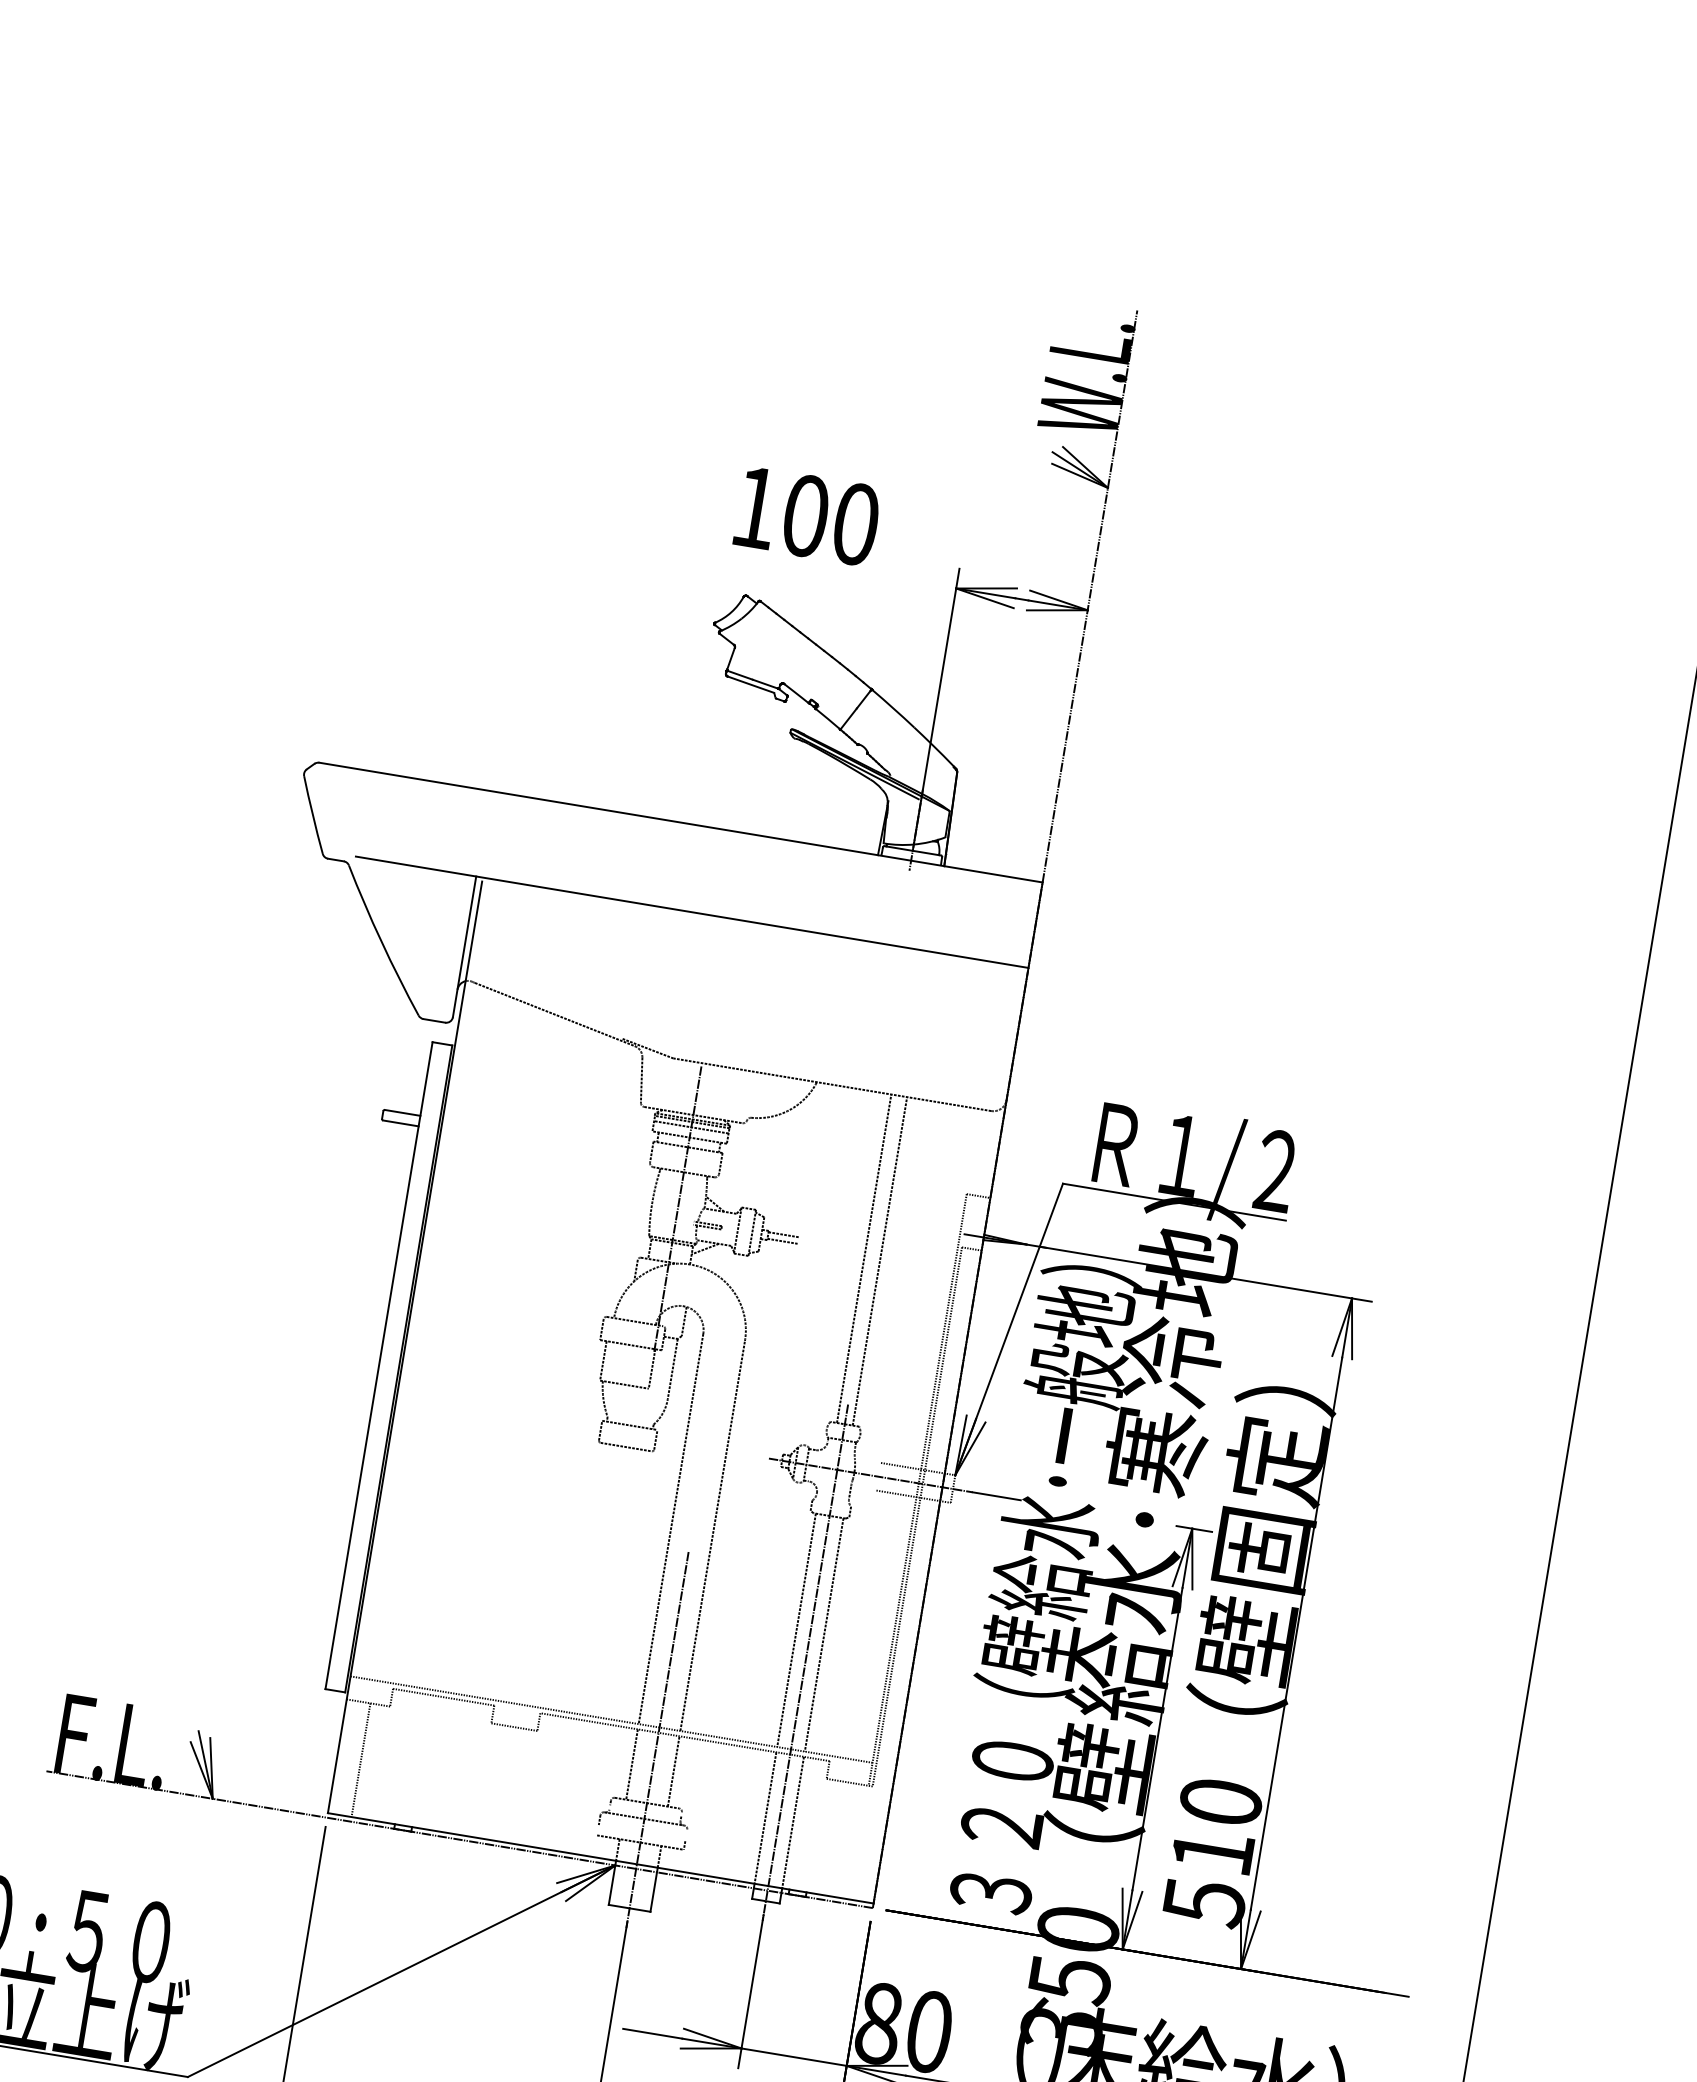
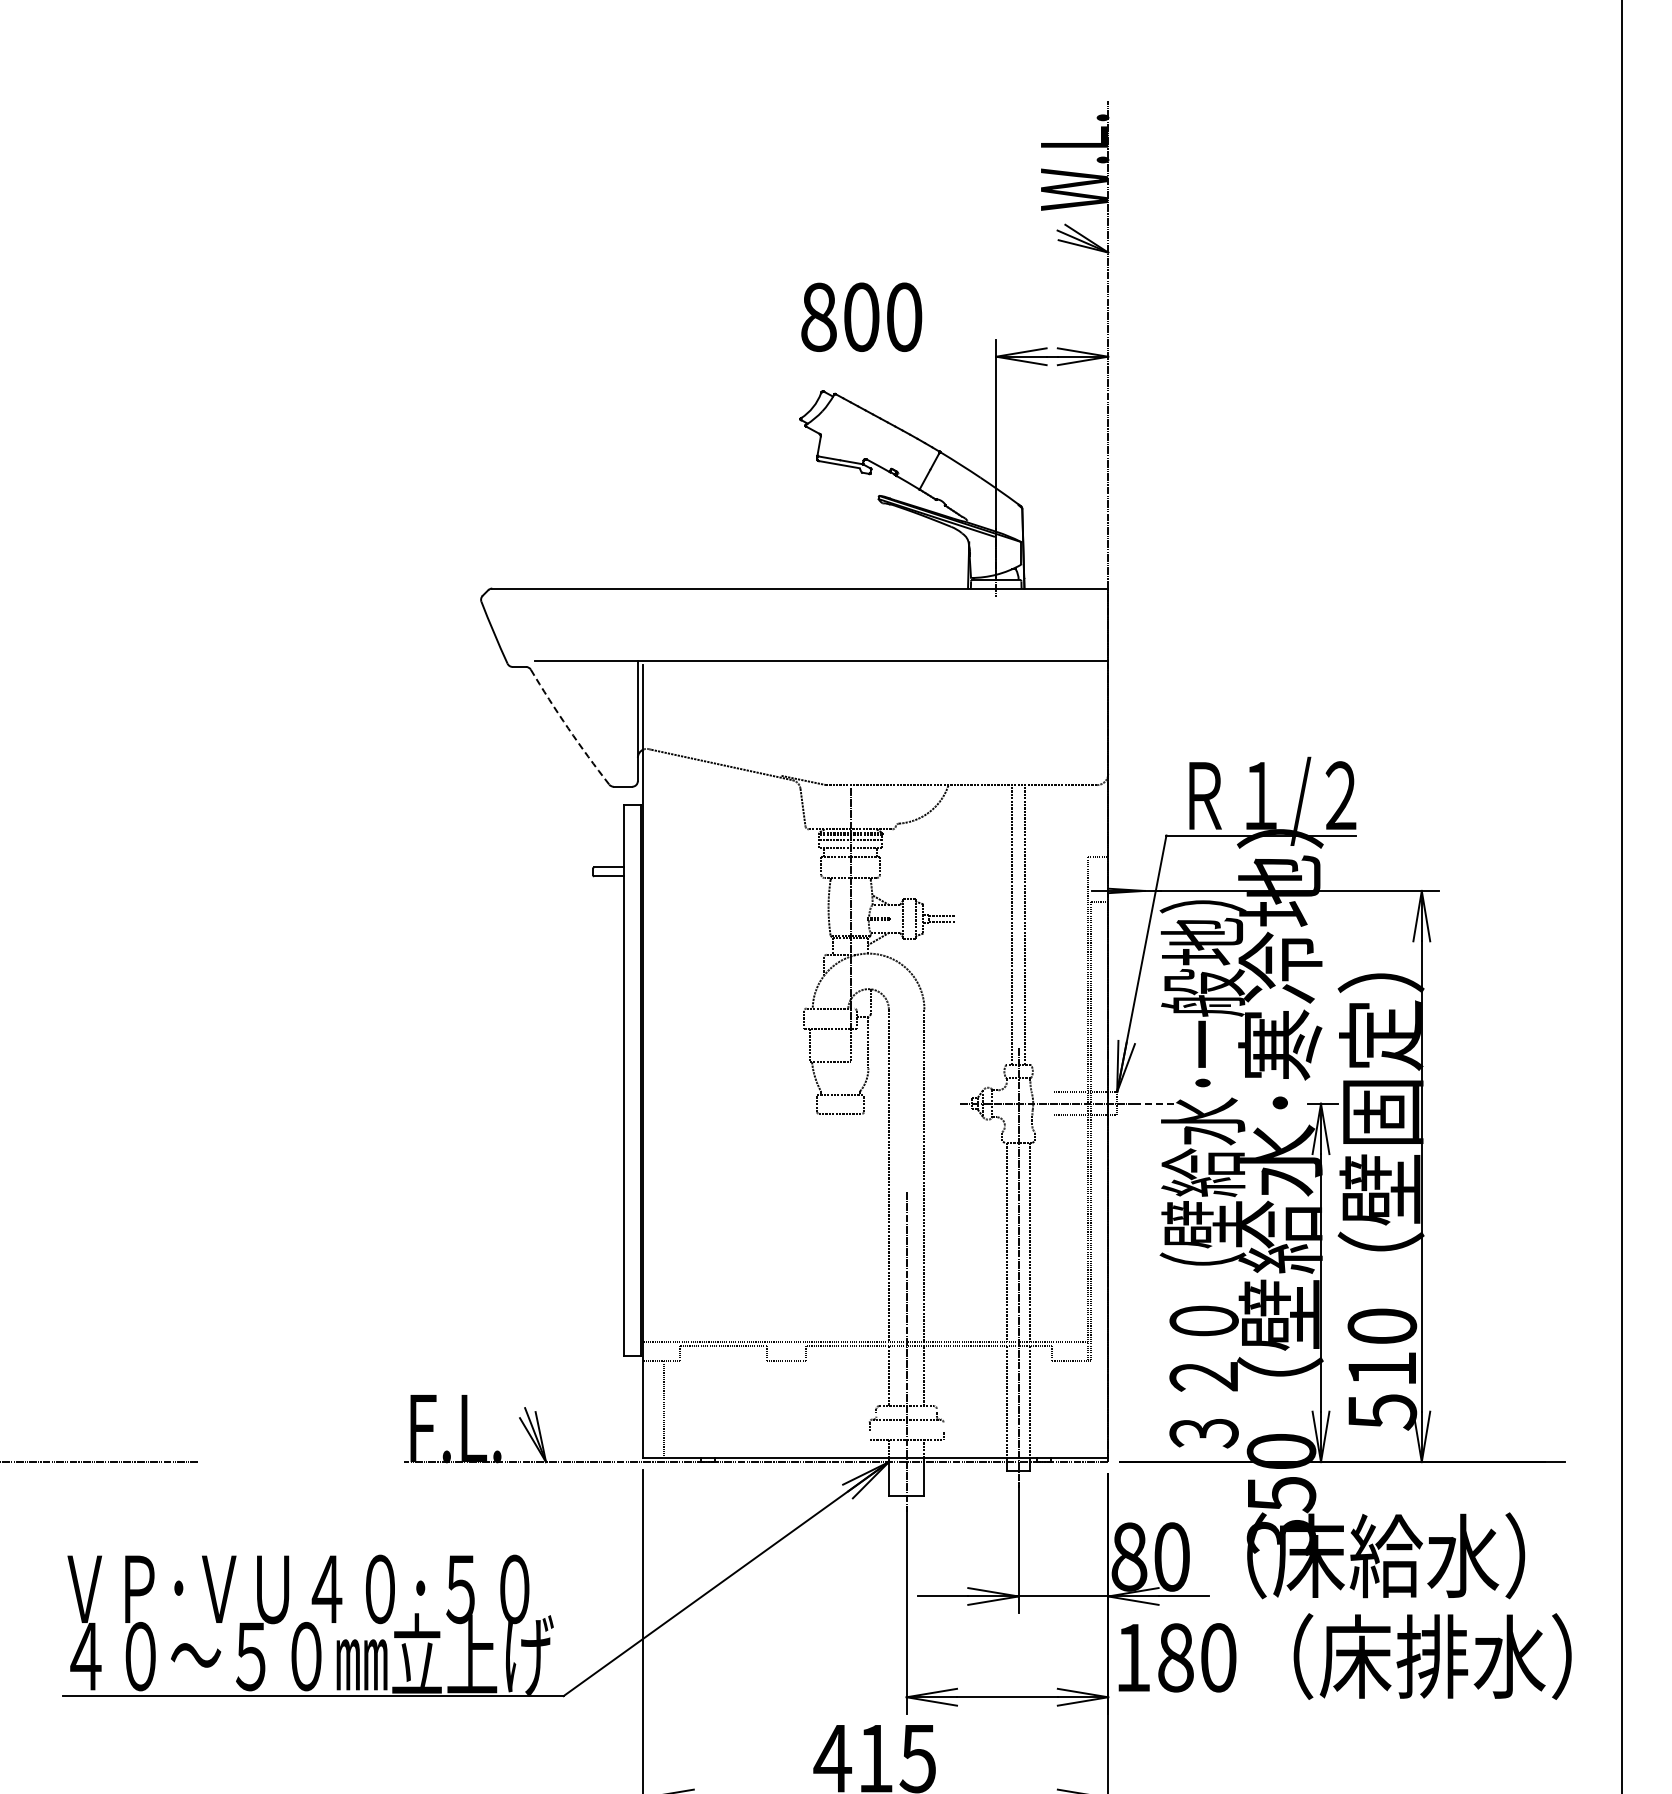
text: (755, 507) -> (818, 317), 100 -> 800
arc: (381, 941) -> (568, 728), solid -> dashed
line: (996, 1496) -> (1154, 1103), solid -> dashed

